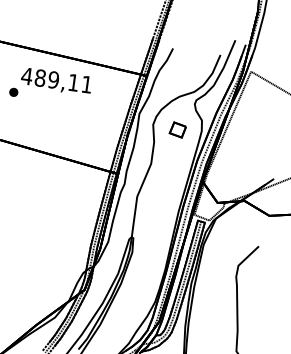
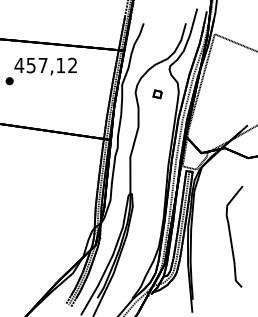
text: (63, 81) -> (51, 65), 489,11 -> 457,12
part: (177, 130) -> (157, 94), size x0.62

